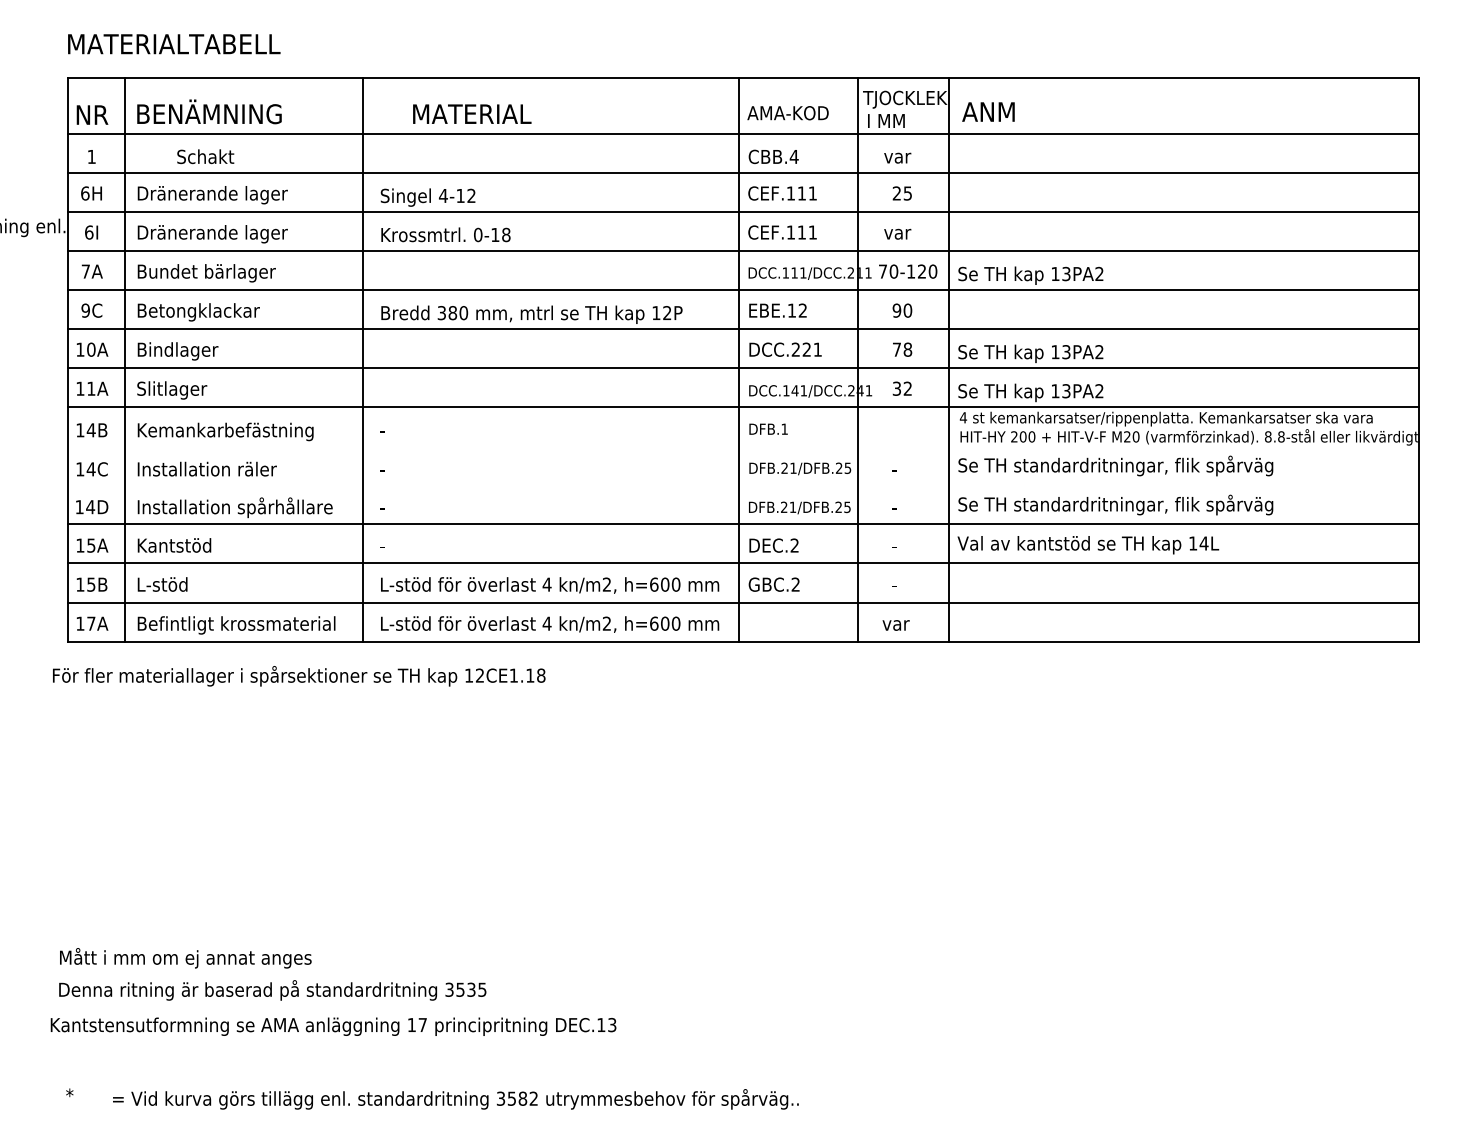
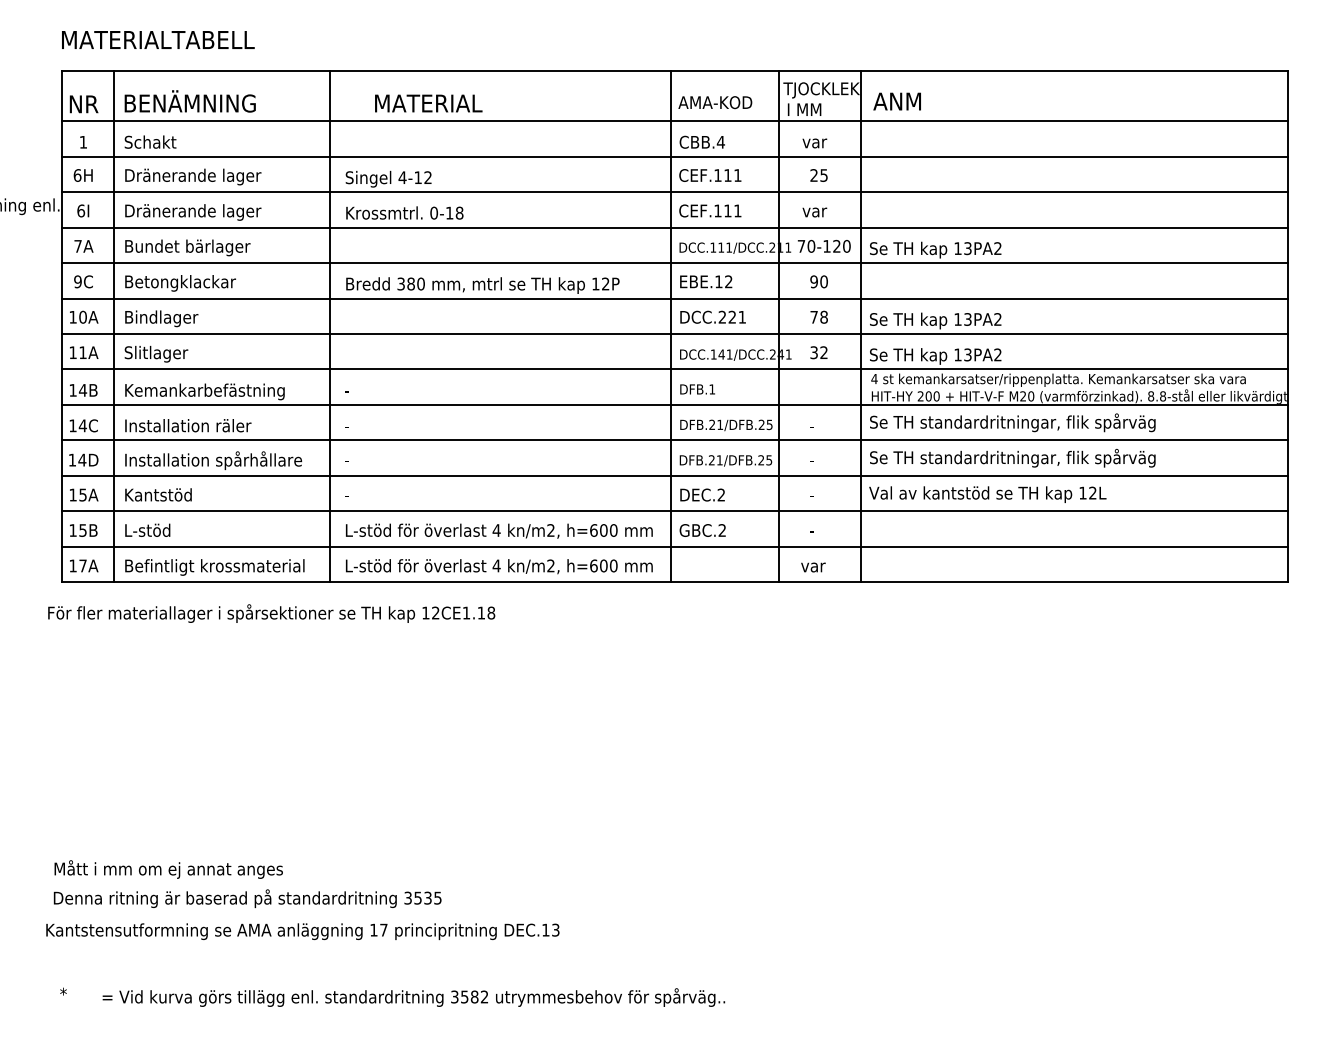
text: (205, 156) -> (150, 141), moved
line: (743, 446) -> (674, 405), added
line: (743, 485) -> (674, 440), added
text: (1203, 543) -> (1092, 493), 14L -> 12L

